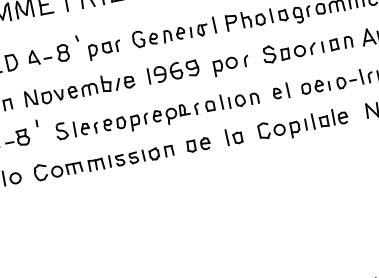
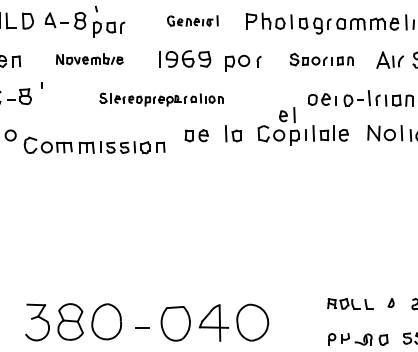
part: (173, 32) -> (192, 20), size x0.6
part: (307, 47) -> (321, 59), size x0.7
part: (105, 49) -> (109, 29), moved
part: (79, 89) -> (89, 59), size x0.6
part: (281, 91) -> (287, 115), moved
part: (157, 115) -> (161, 99), size x0.6
part: (103, 161) -> (94, 145), moved

